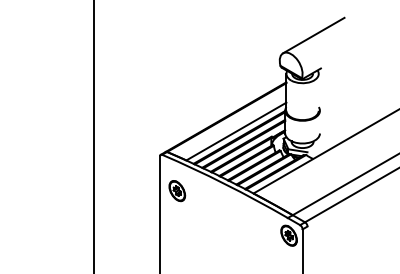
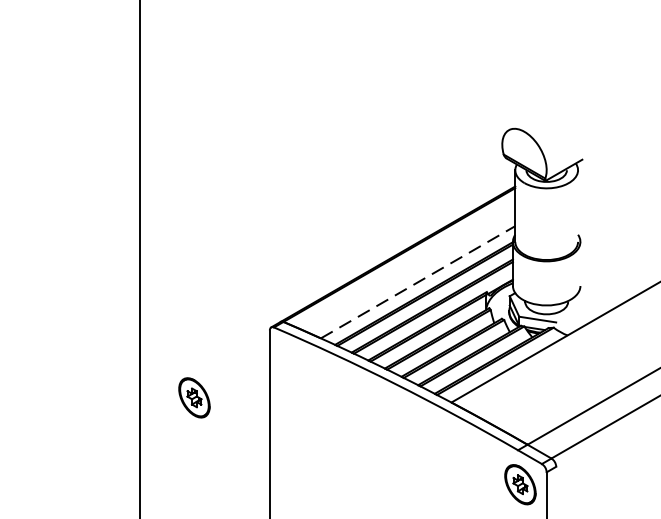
line: (313, 35) -> (567, 95), removed
line: (236, 131) -> (418, 282), solid -> dashed
part: (177, 191) -> (194, 398), moved

